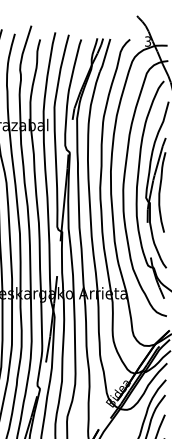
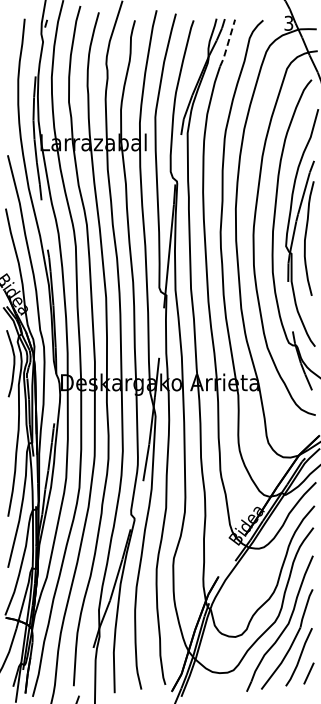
line: (105, 55) -> (228, 43), solid -> dashed

